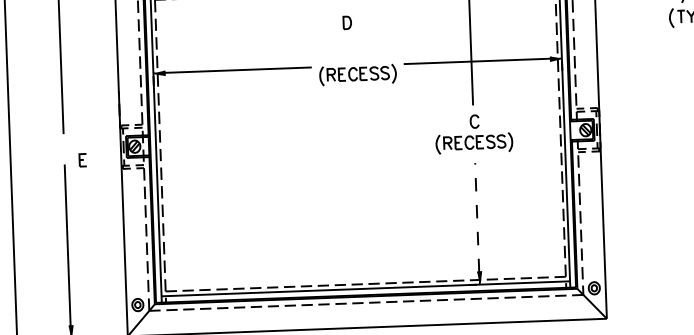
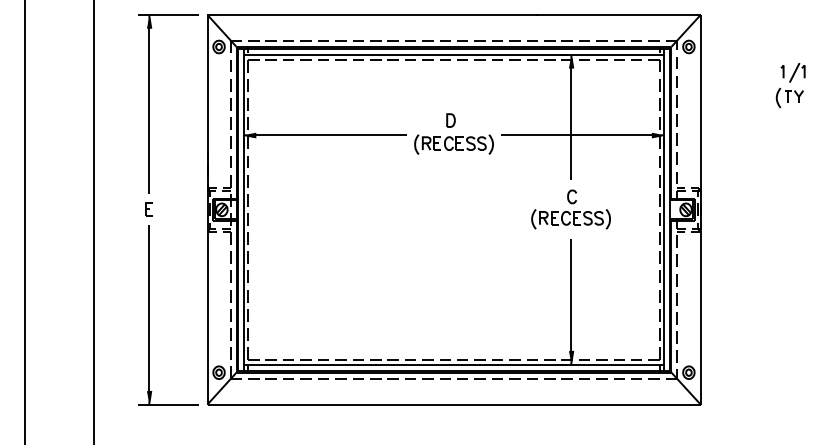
part: (346, 22) -> (450, 120), moved
part: (82, 159) -> (148, 209), moved
line: (477, 217) -> (571, 295), dashed -> solid

